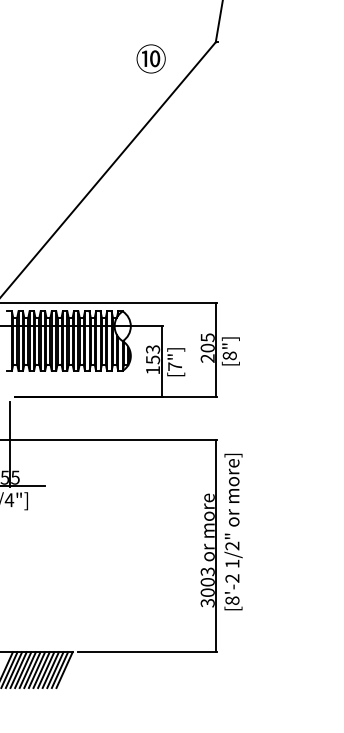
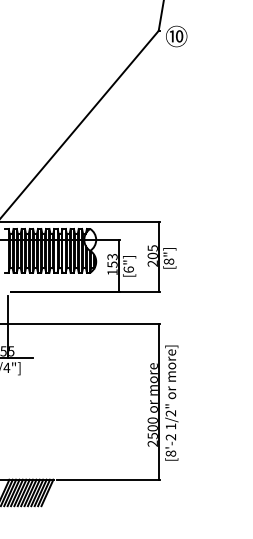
text: (150, 58) -> (176, 36), moved
text: (175, 366) -> (129, 269), [7"] -> [6"]
text: (233, 531) -> (171, 402), moved
text: (207, 587) -> (152, 432), 3003 -> 2500

